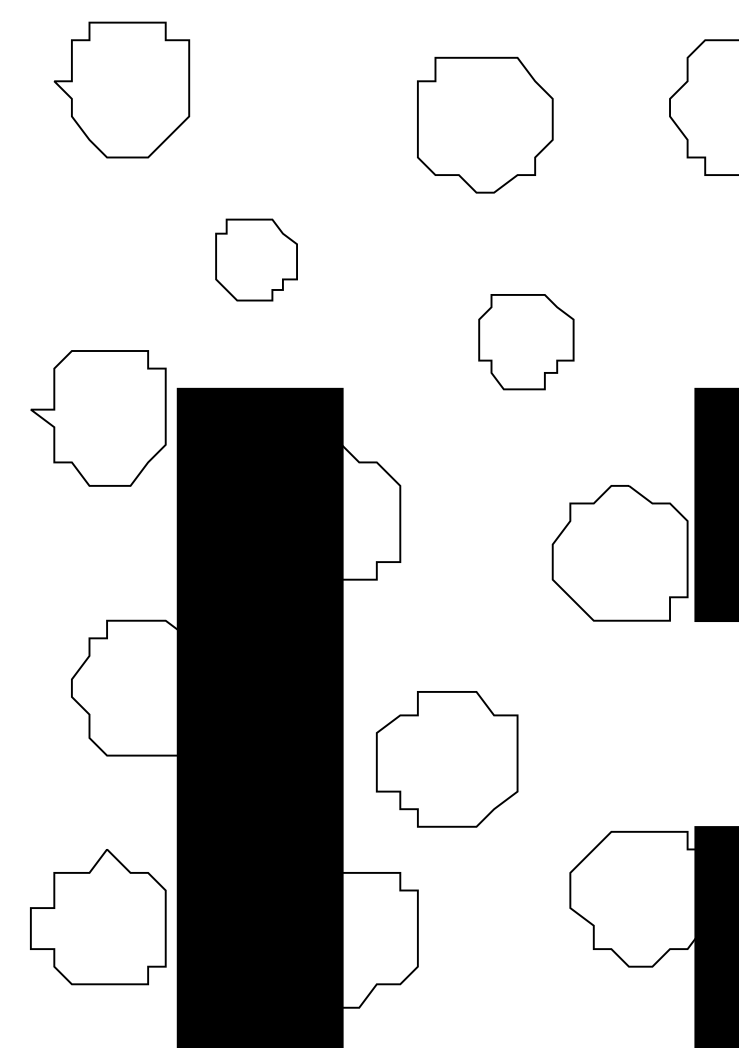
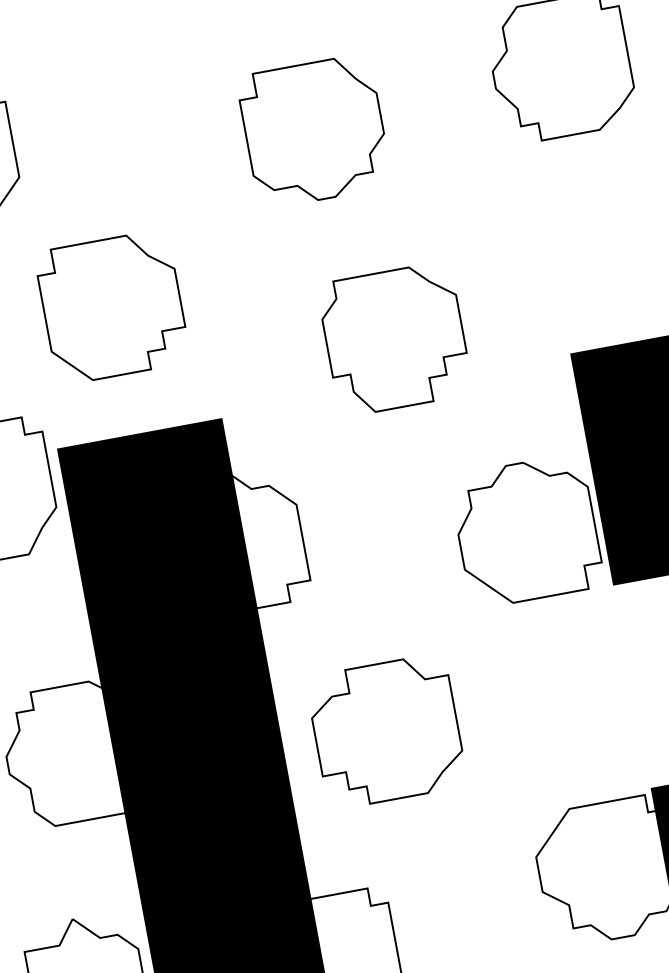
part: (256, 259) -> (112, 306), size x1.67
part: (526, 341) -> (395, 338), size x1.43
part: (446, 759) -> (385, 731), moved

